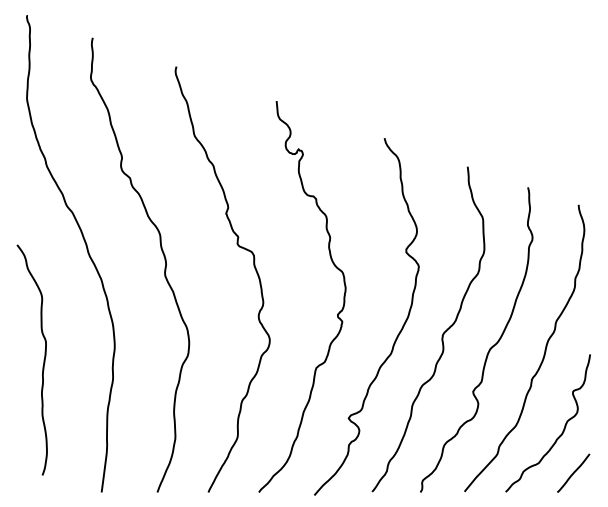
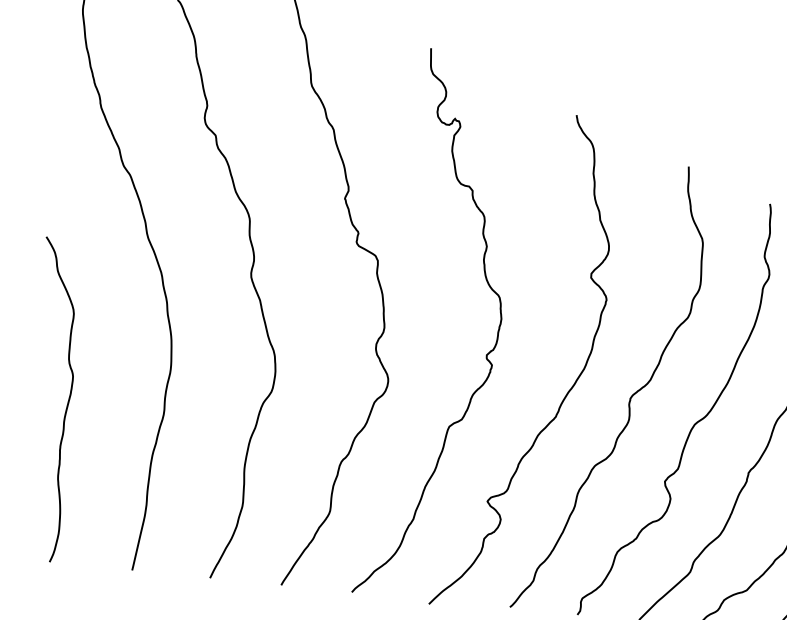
curve: (43, 359) -> (67, 400), moved

